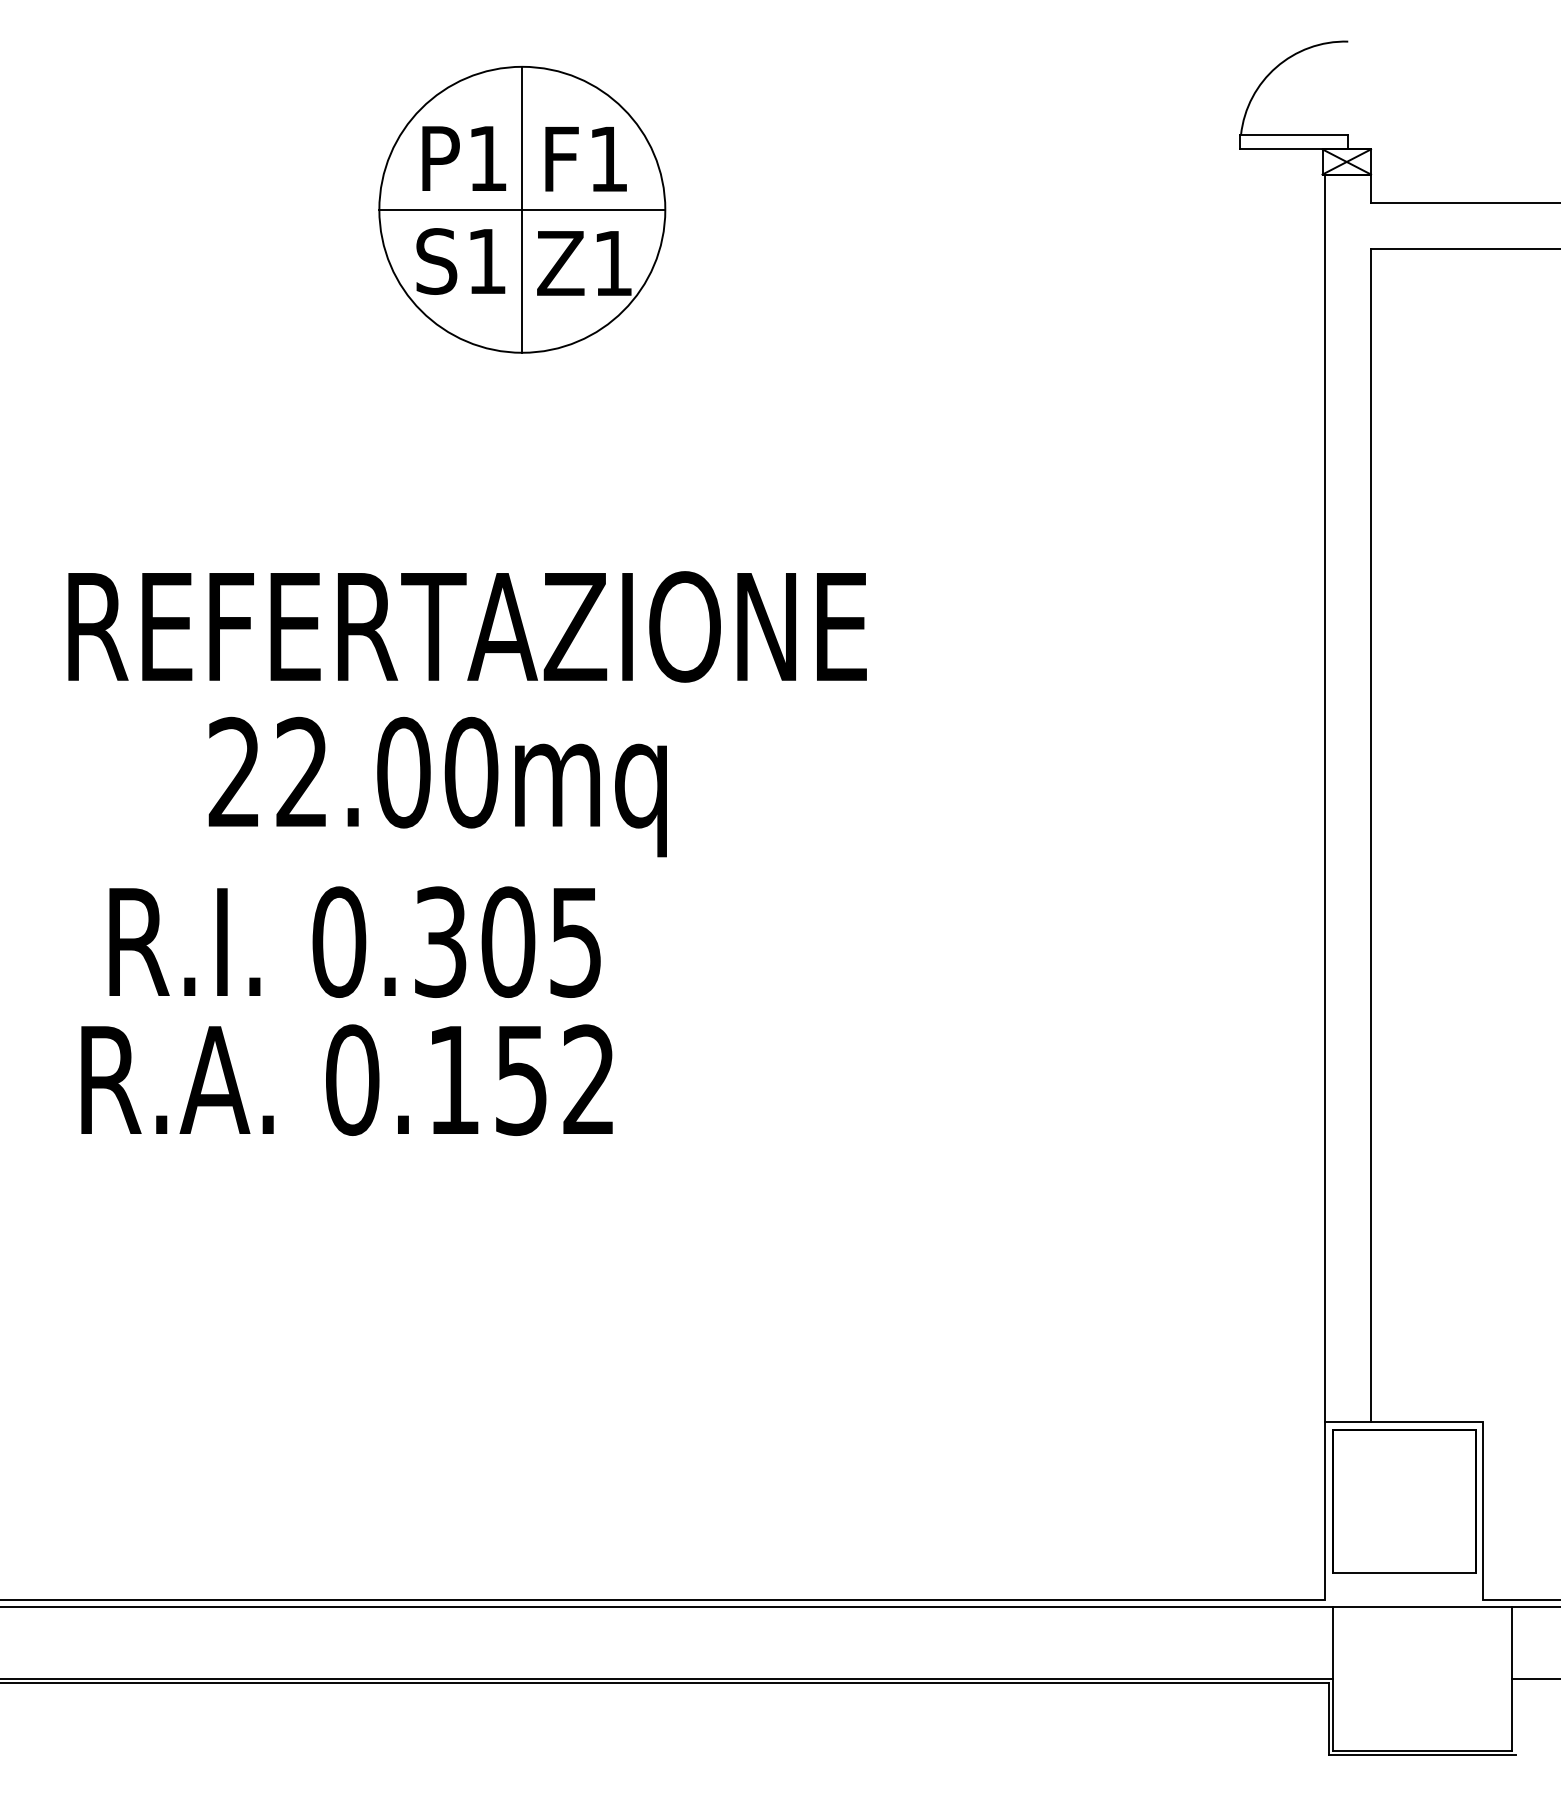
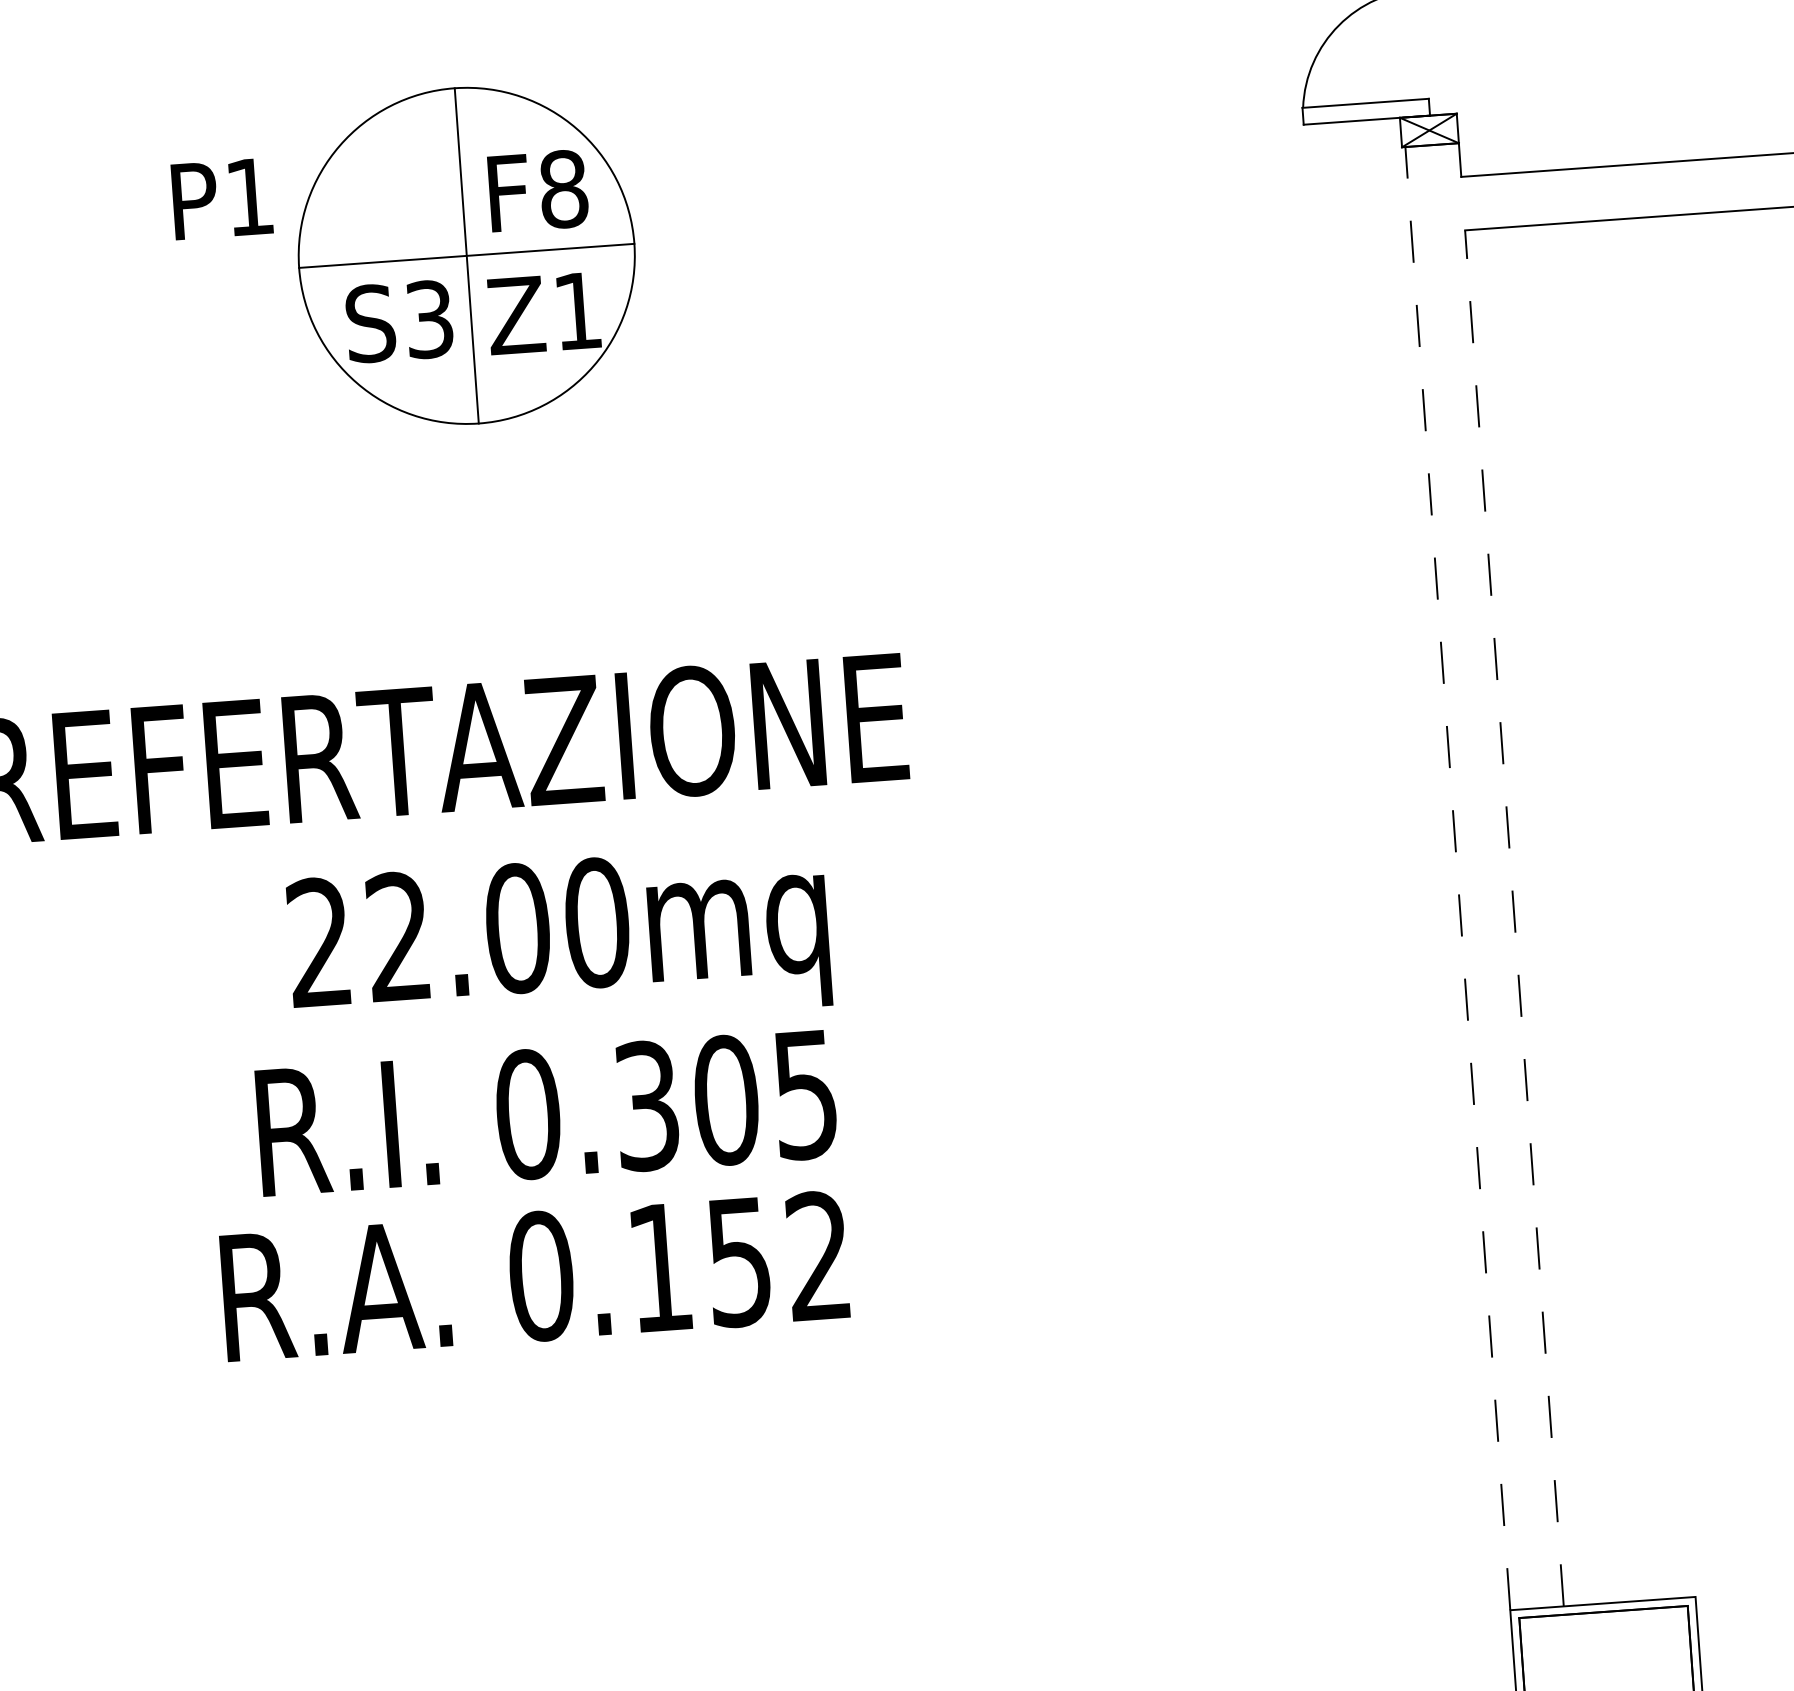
text: (464, 158) -> (222, 198), moved
text: (608, 158) -> (563, 188), F1 -> F8
text: (486, 261) -> (429, 319), S1 -> S3
text: (437, 786) -> (558, 941), moved
line: (1325, 798) -> (1457, 878), solid -> dashed
line: (1371, 835) -> (1514, 918), solid -> dashed
text: (354, 941) -> (546, 1112), moved
text: (346, 1079) -> (534, 1276), moved

